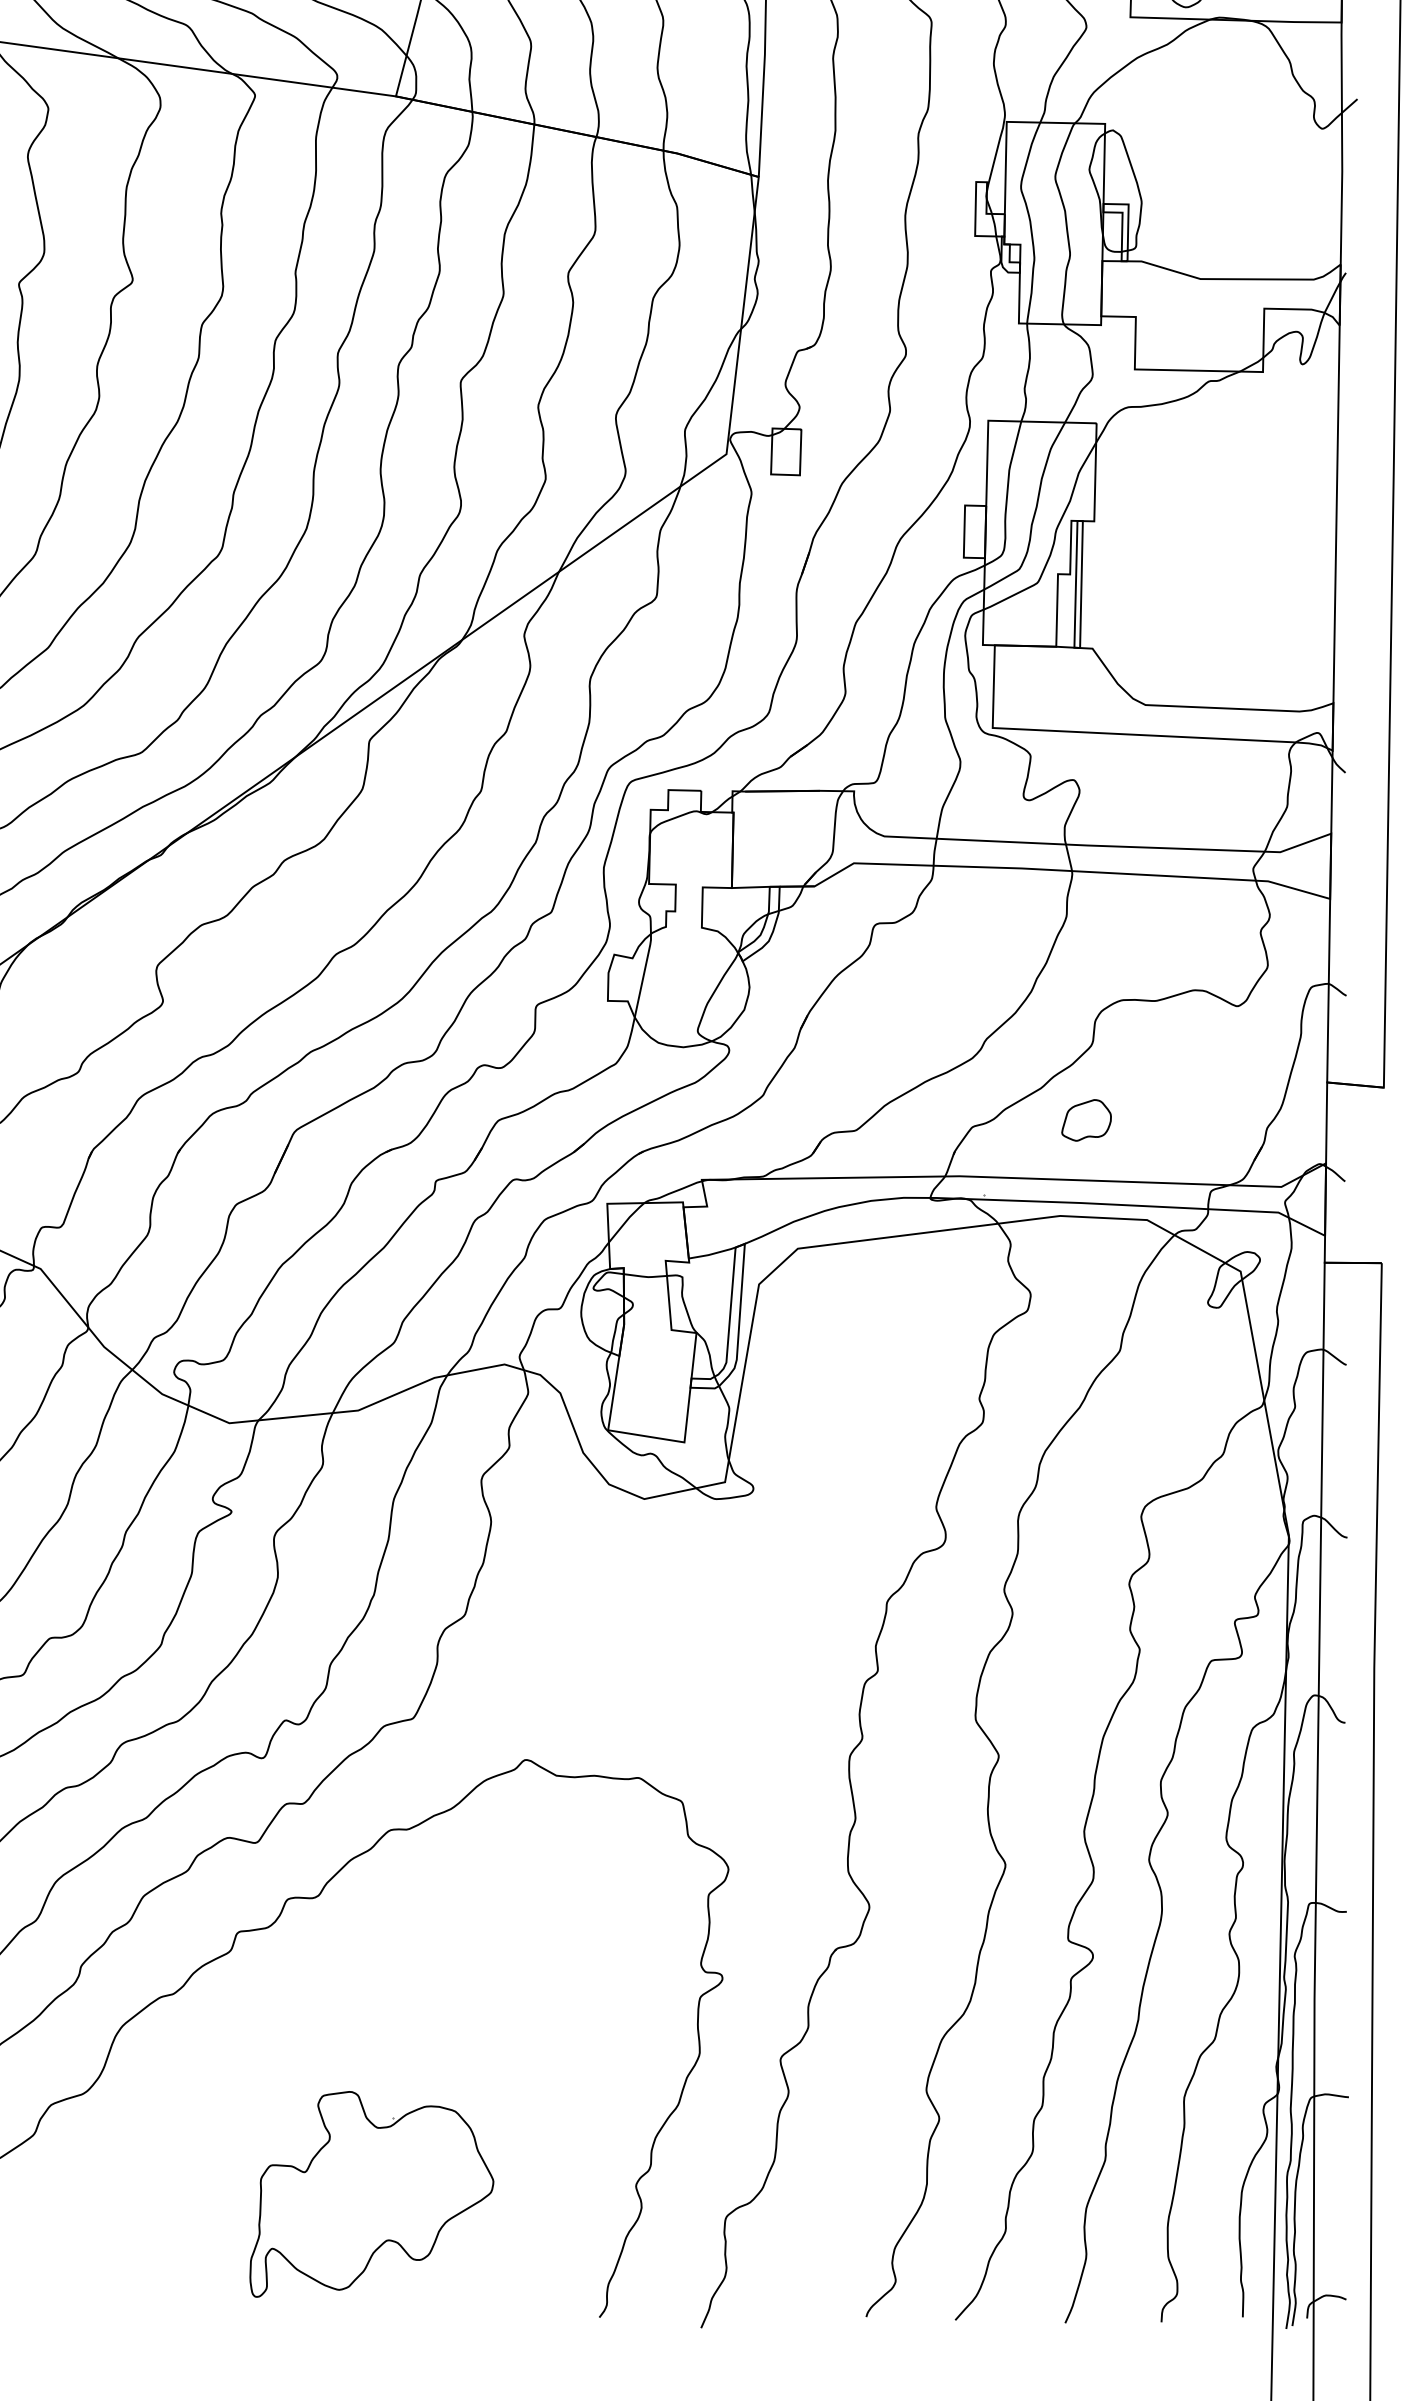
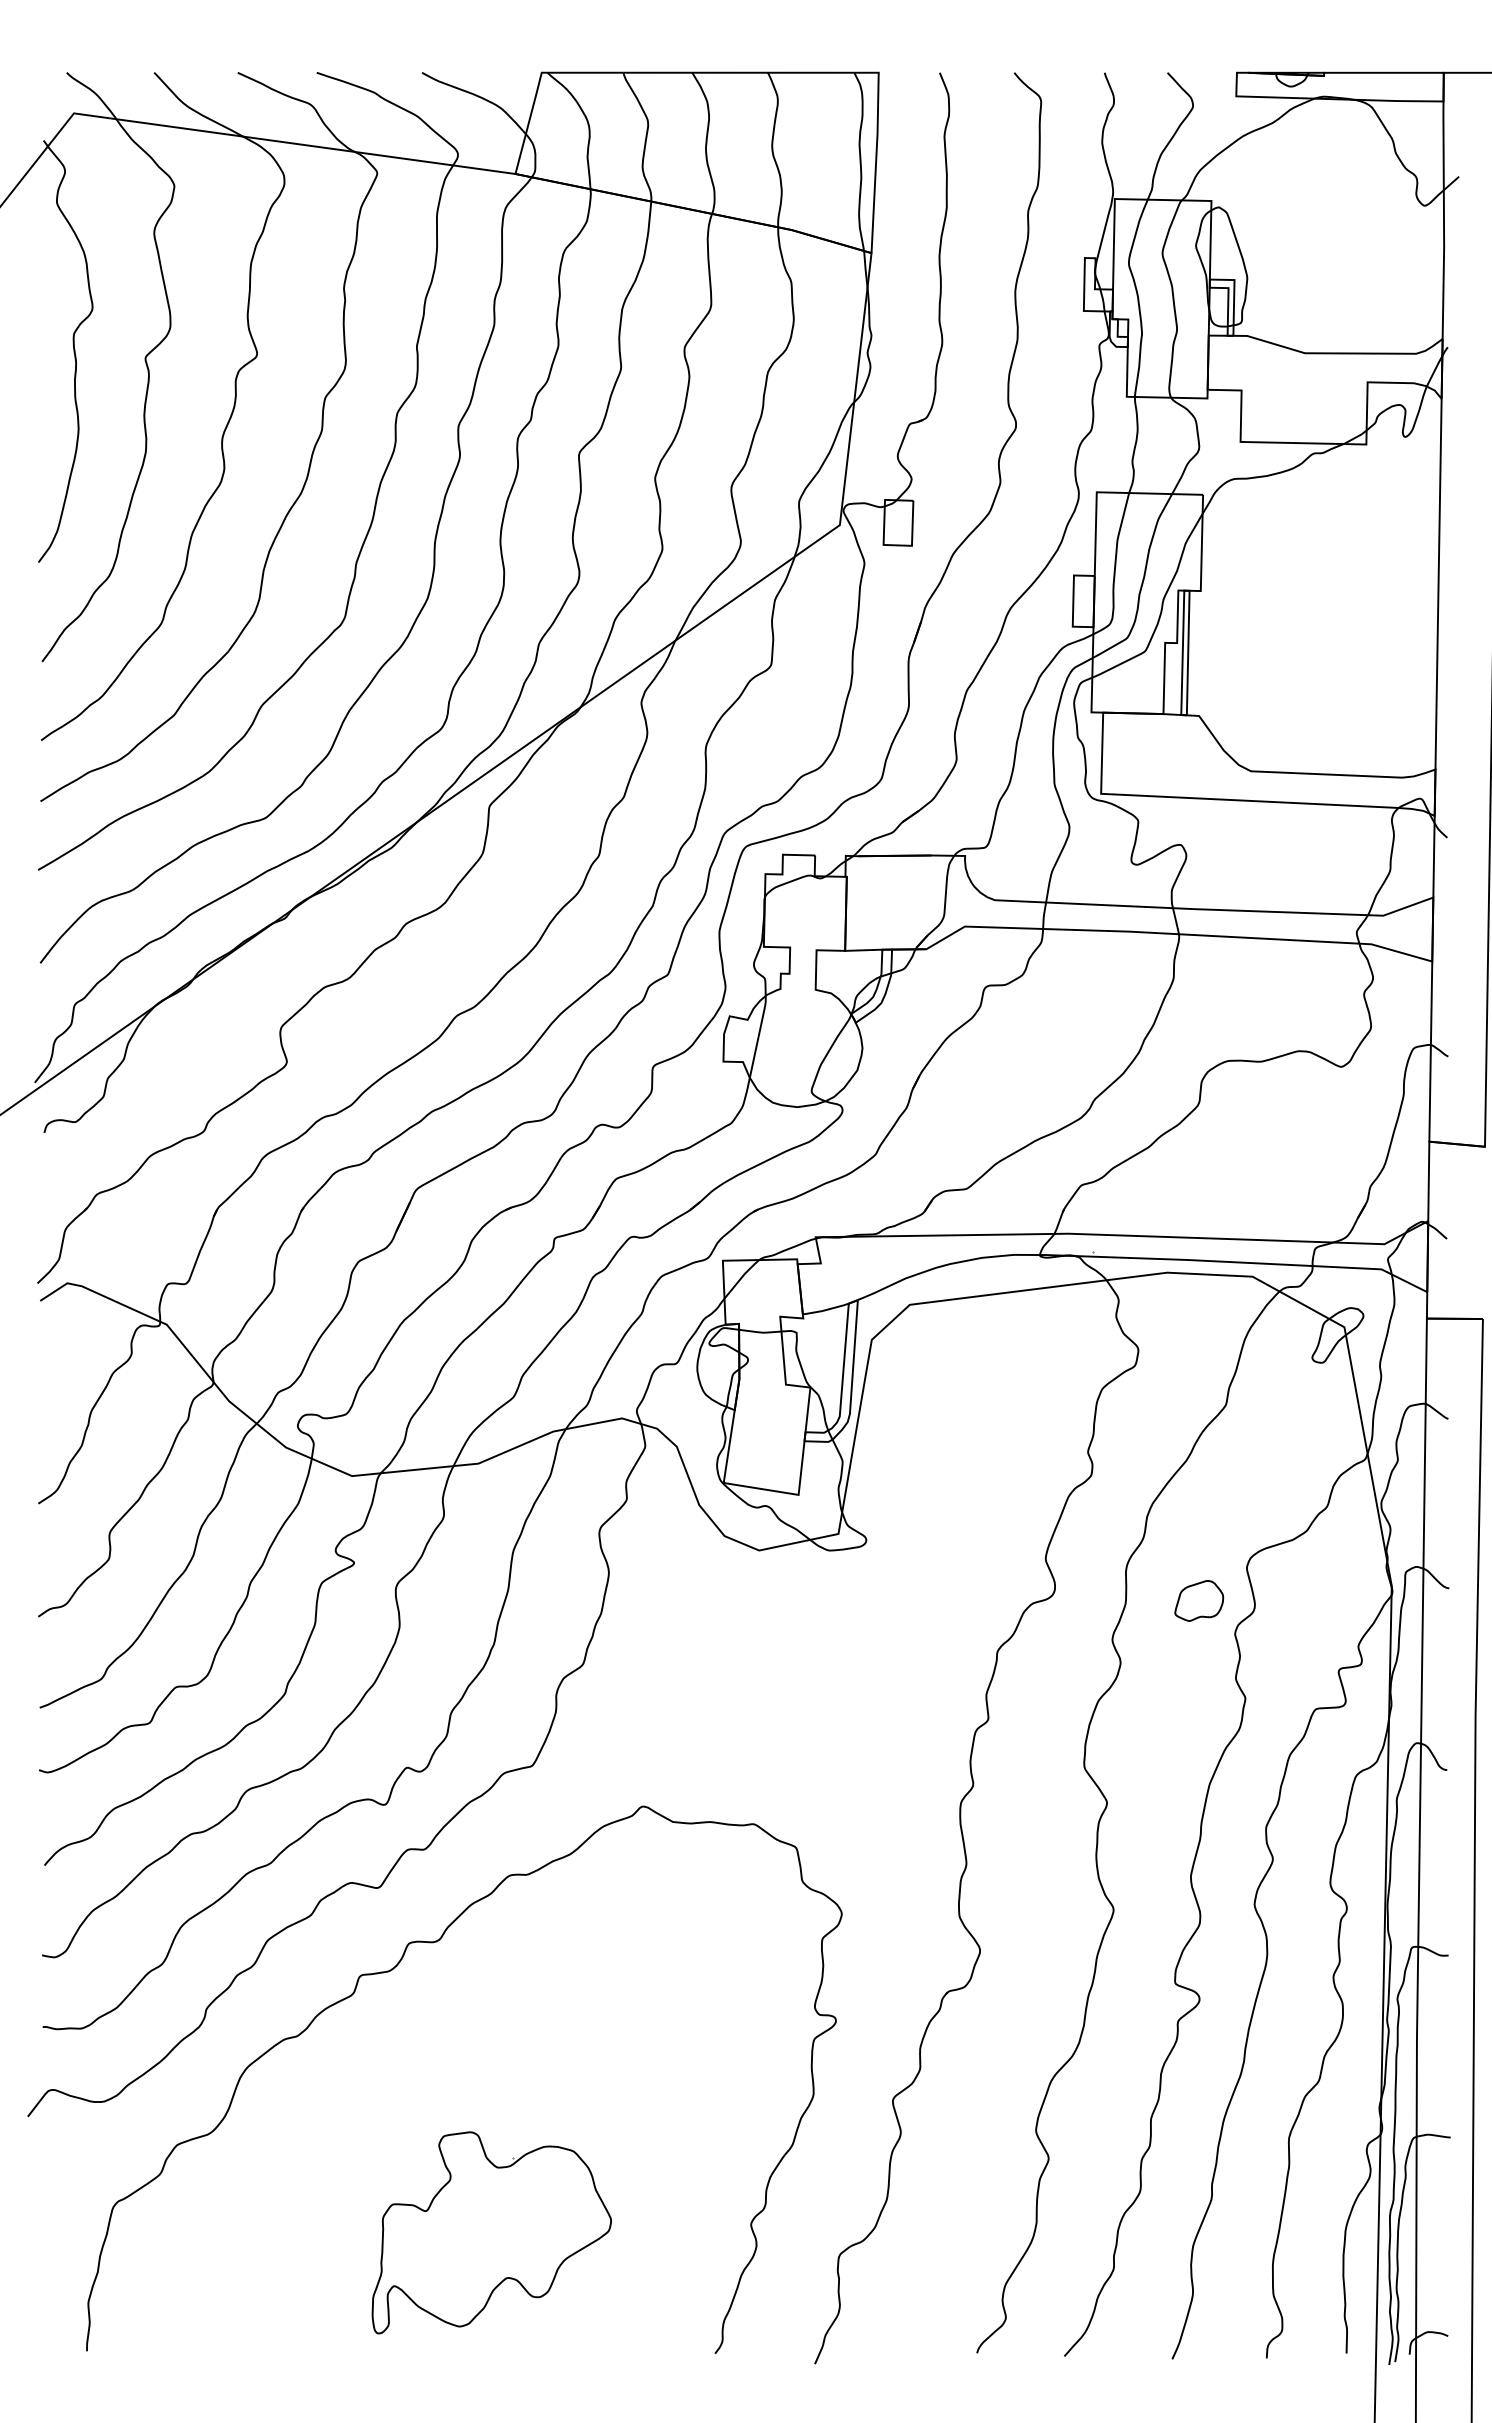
part: (1086, 1119) -> (1199, 1600), moved

